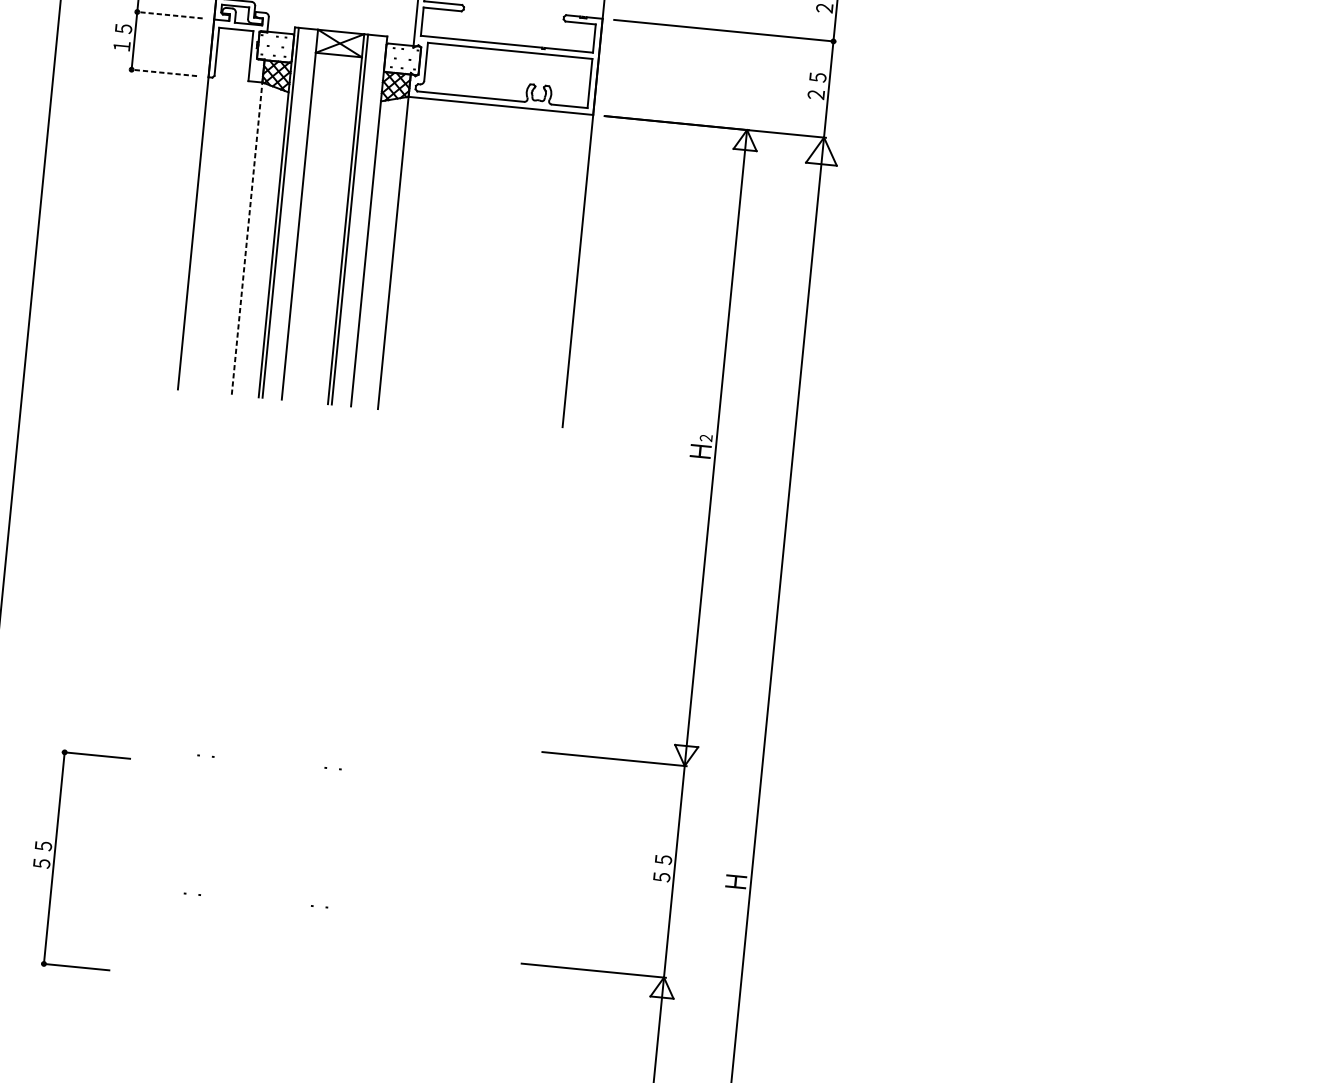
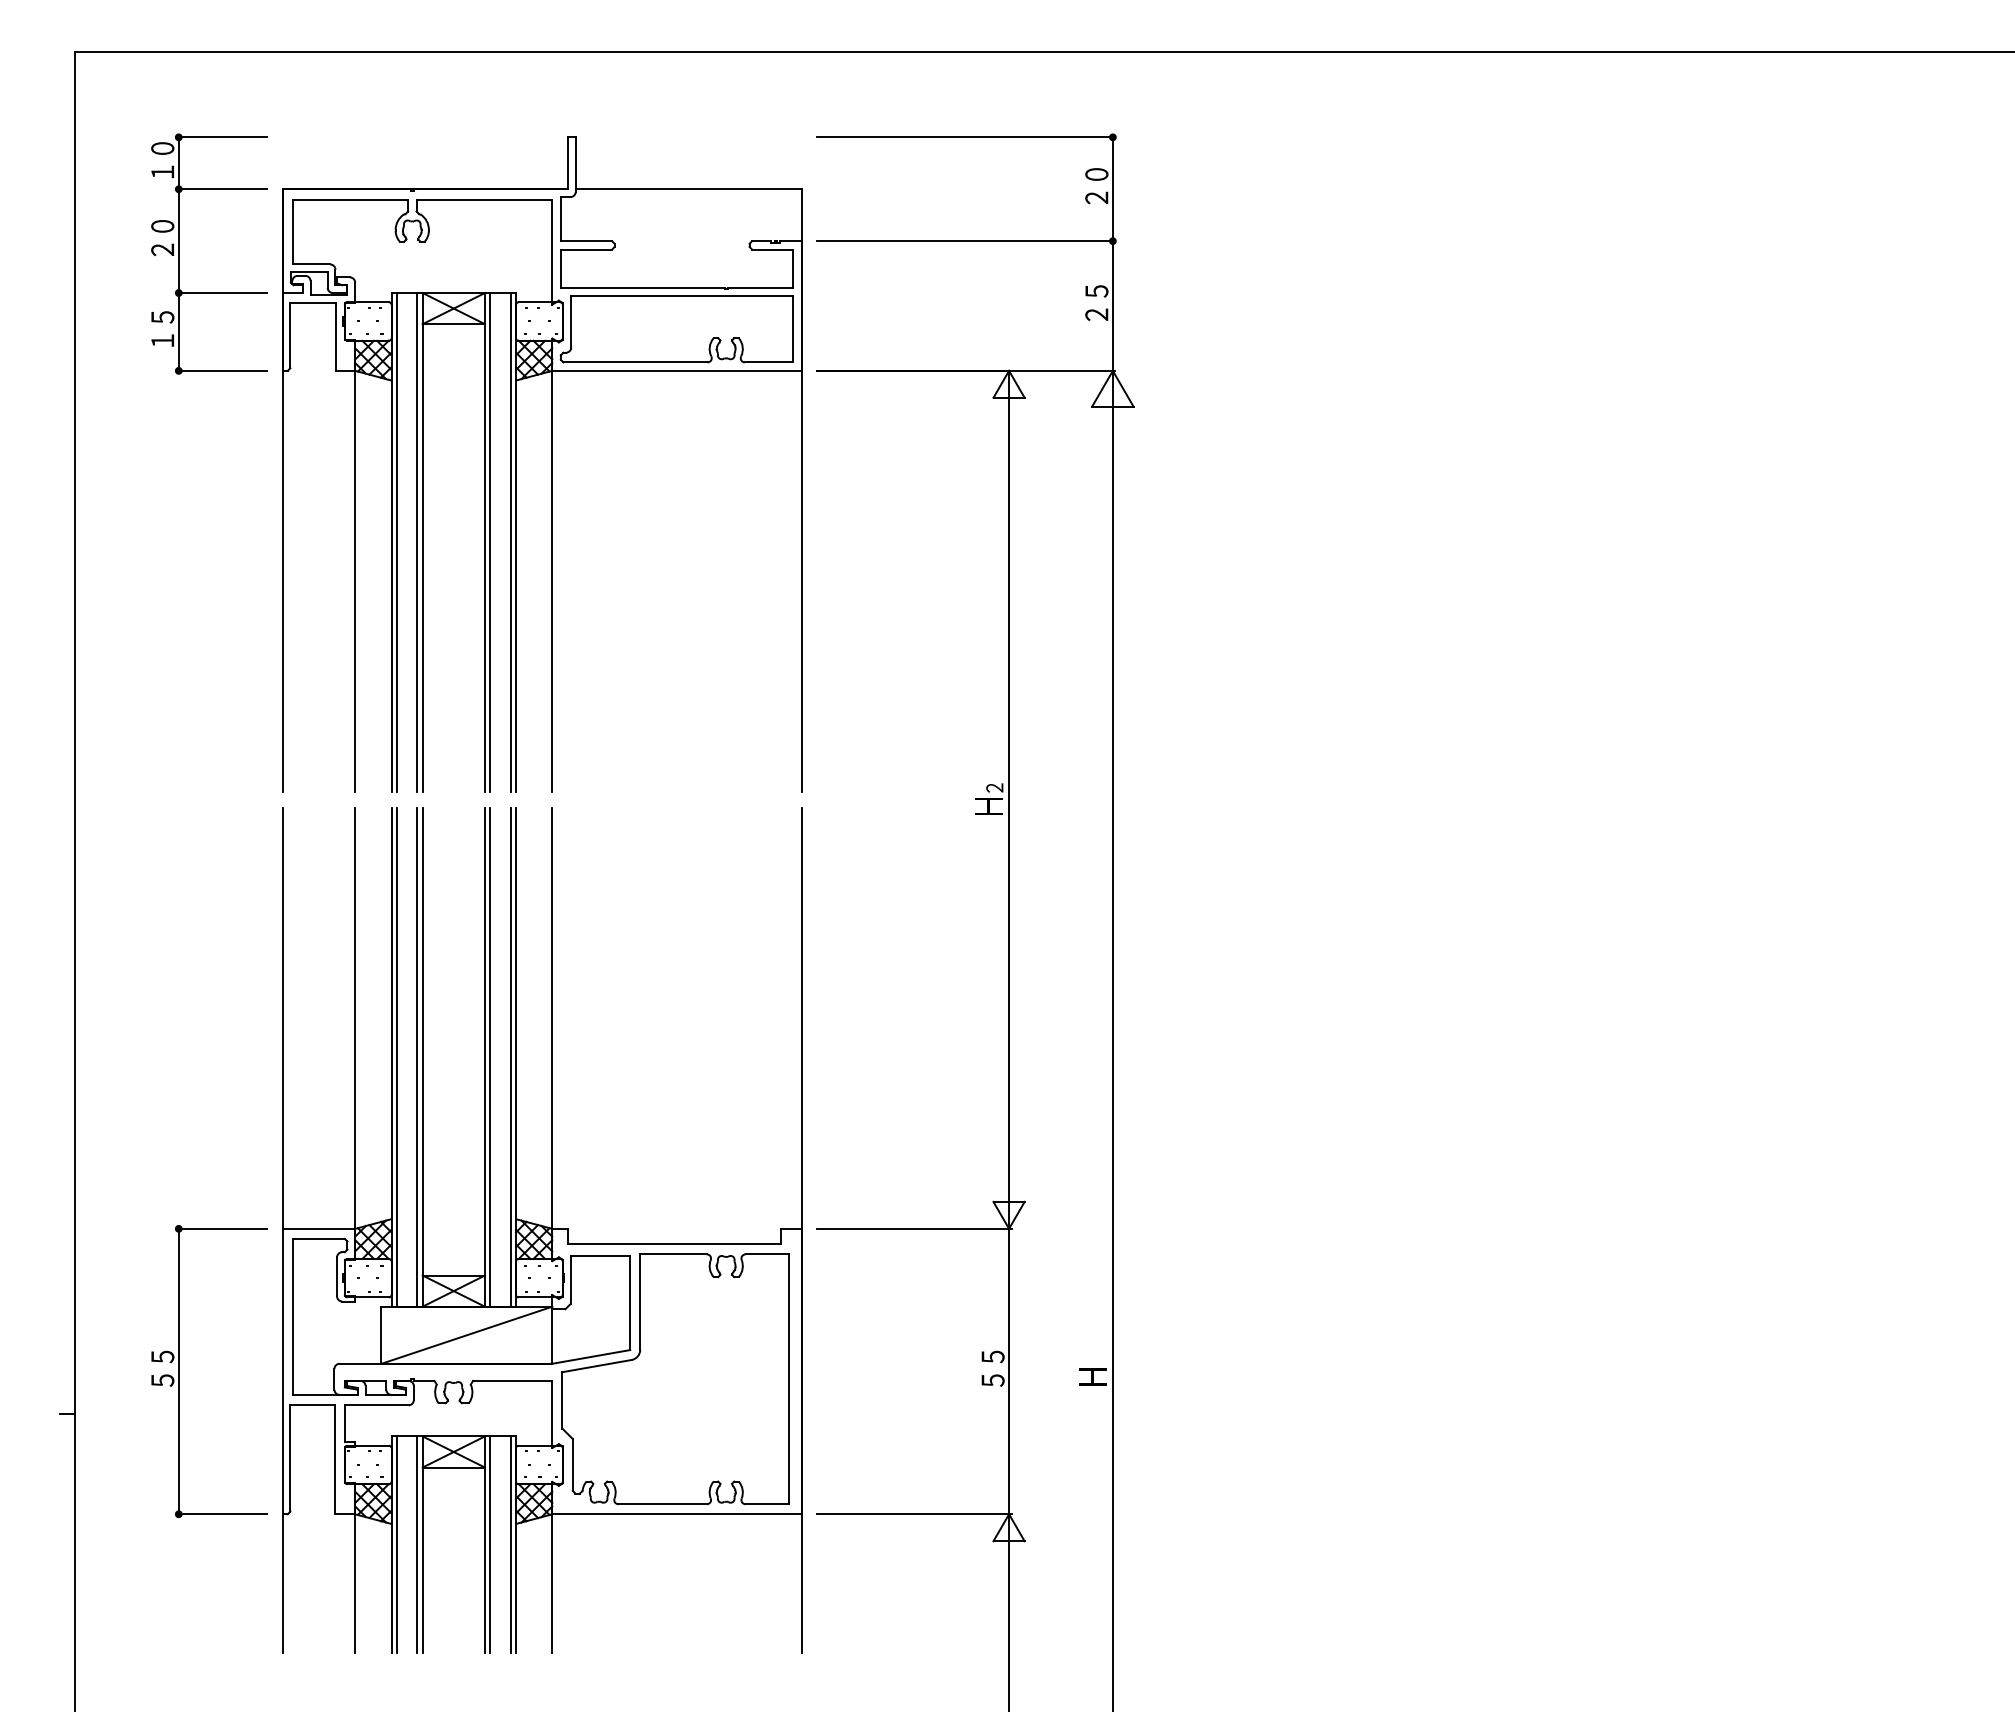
line: (168, 15) -> (221, 293), dashed -> solid
line: (163, 72) -> (221, 370), dashed -> solid
line: (296, 214) -> (417, 542), added
line: (365, 221) -> (510, 542), added
line: (247, 237) -> (355, 580), dashed -> solid
part: (338, 733) -> (542, 1230), added
part: (54, 858) -> (179, 1371), moved

